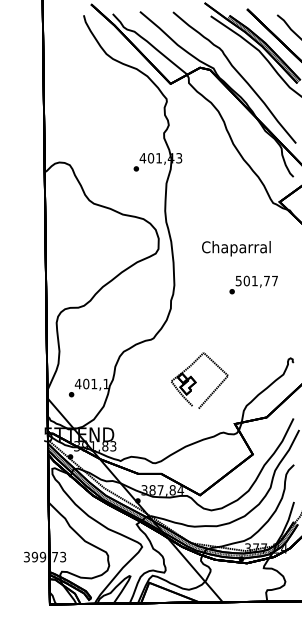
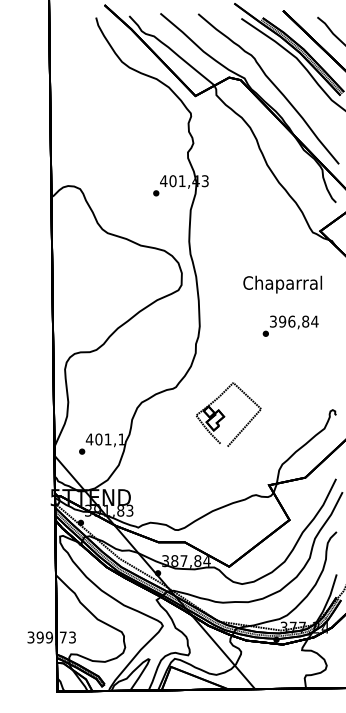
text: (236, 248) -> (282, 284), moved
text: (257, 280) -> (294, 321), 501,77 -> 396,84
part: (199, 380) -> (228, 414), moved

